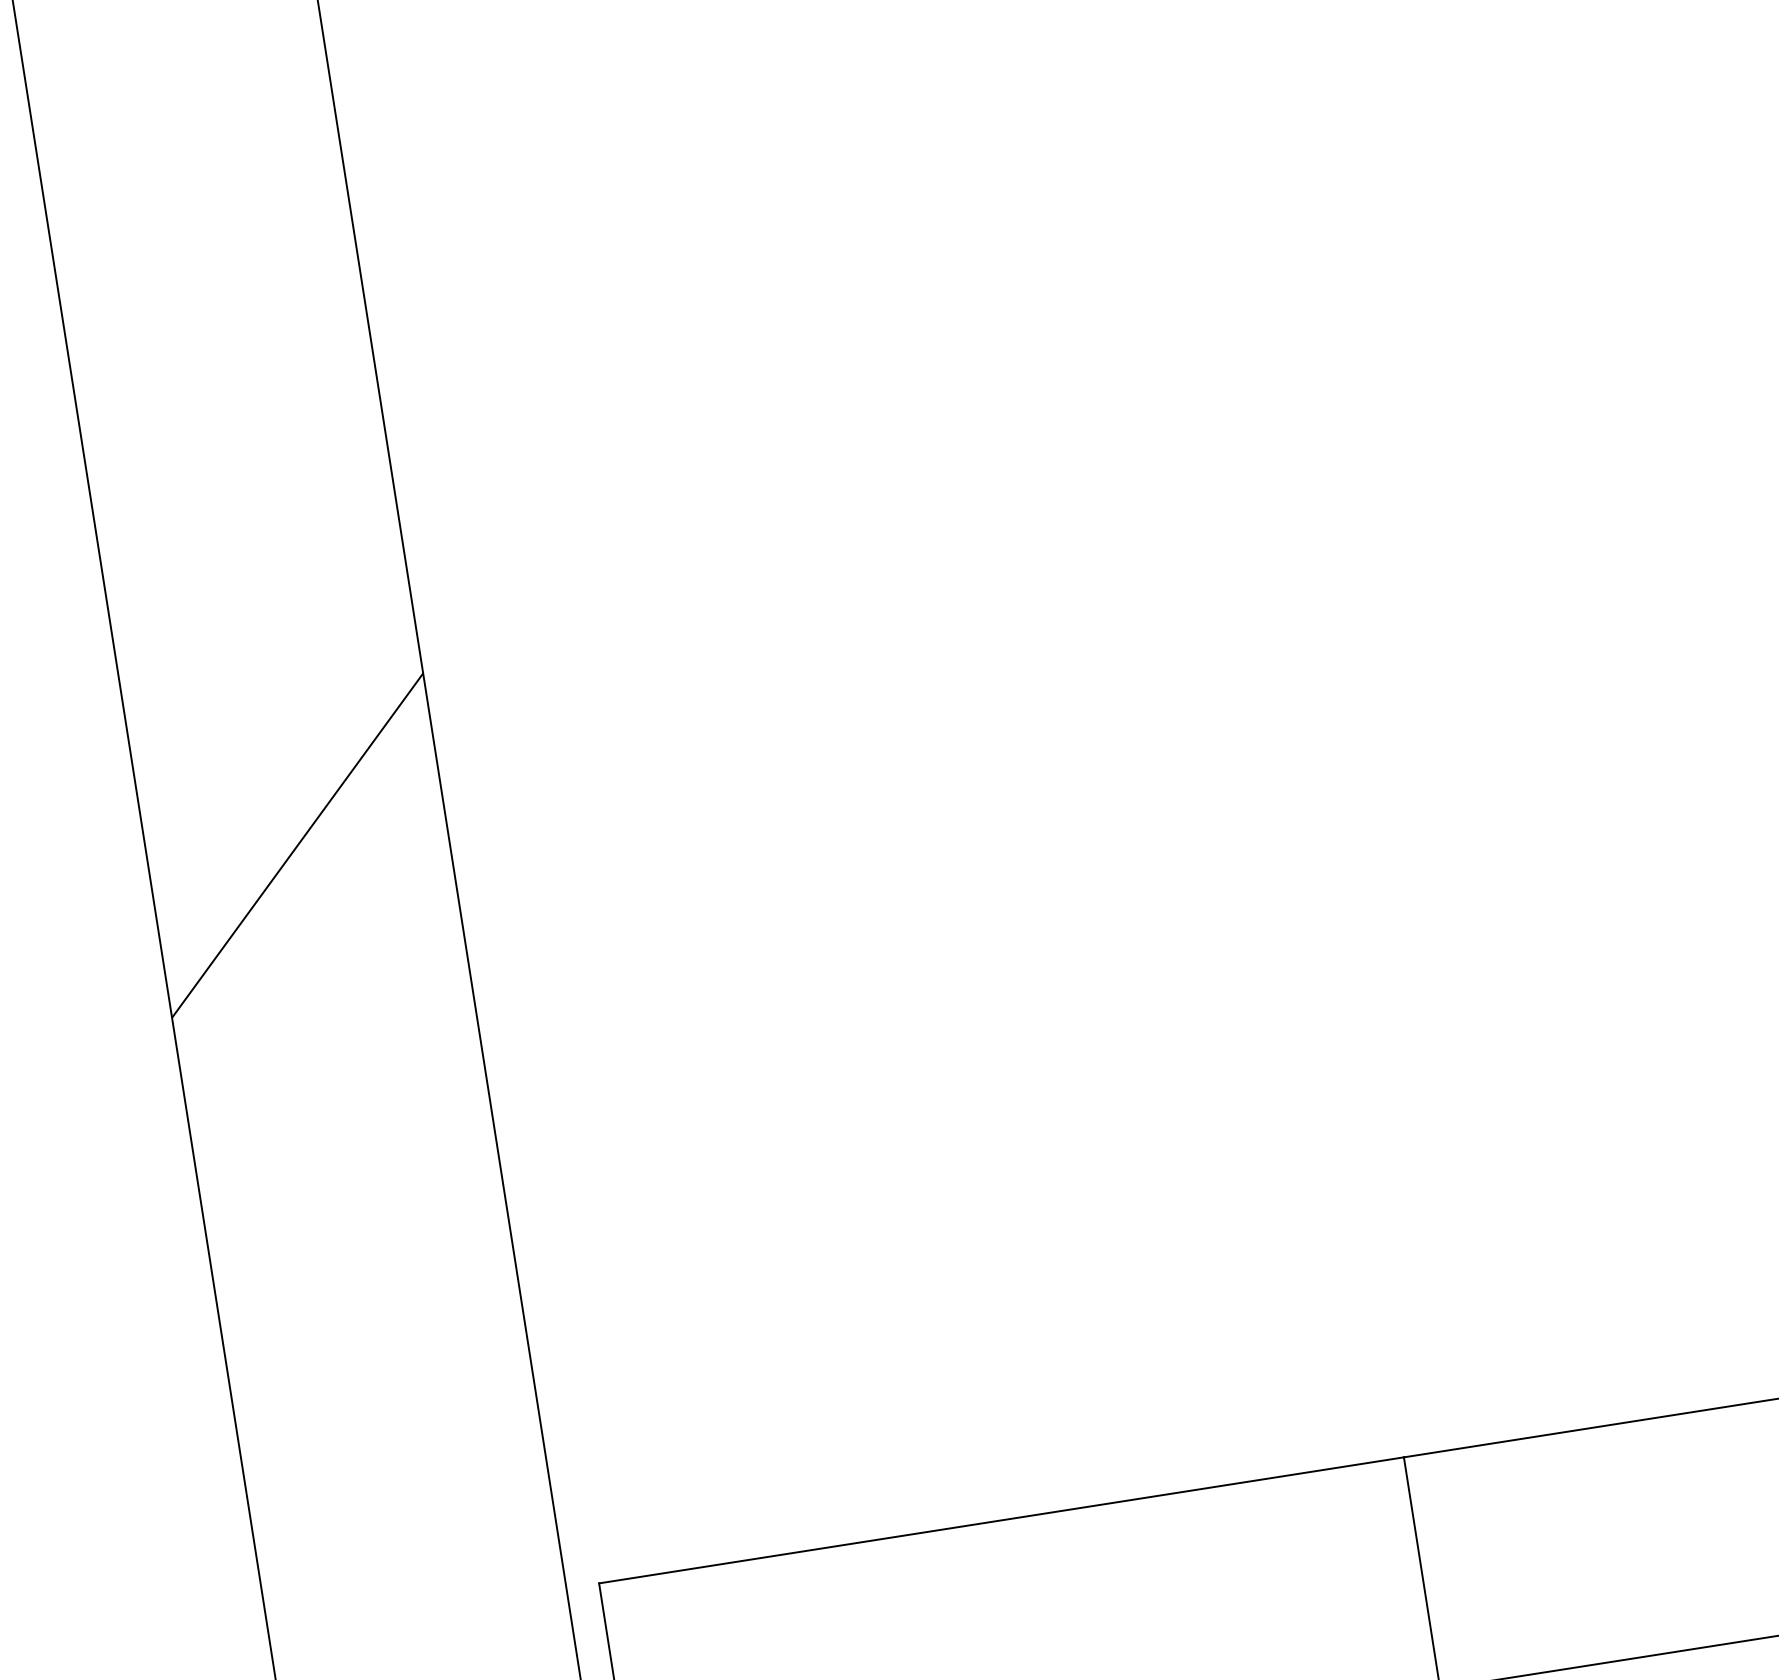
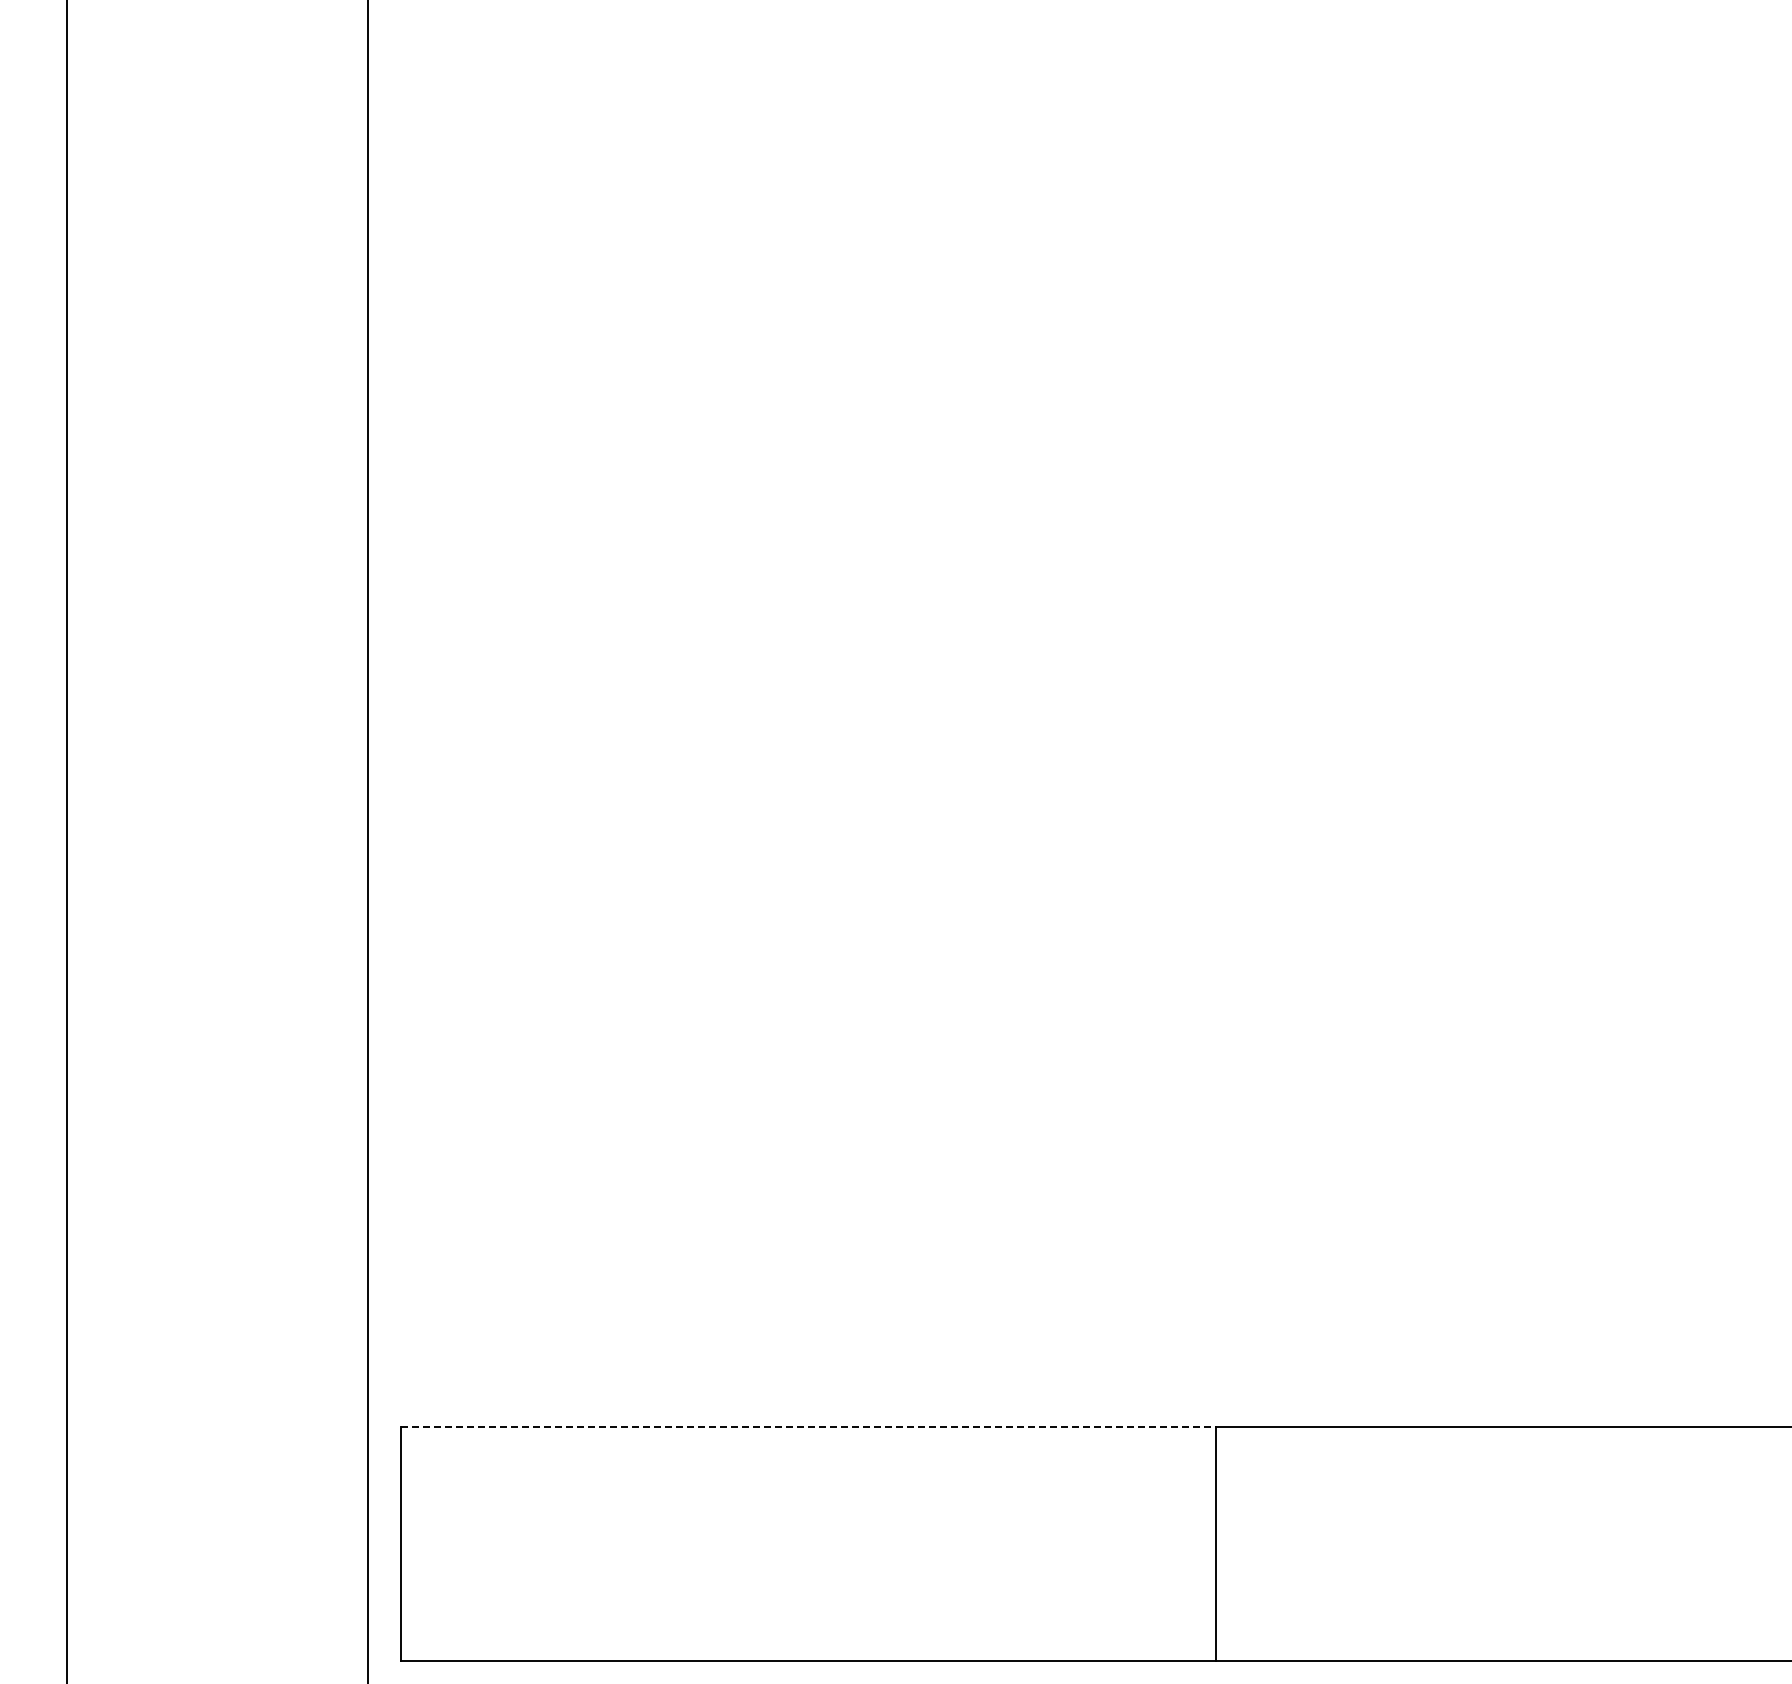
hatch: (297, 845) -> (217, 651), removed
line: (1002, 1519) -> (809, 1426), solid -> dashed

